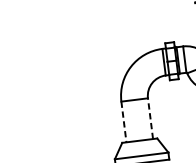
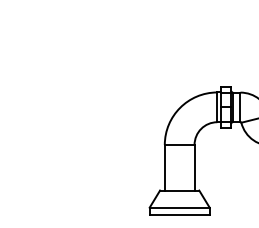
line: (150, 118) -> (194, 167), dashed -> solid
line: (123, 121) -> (164, 167), dashed -> solid

